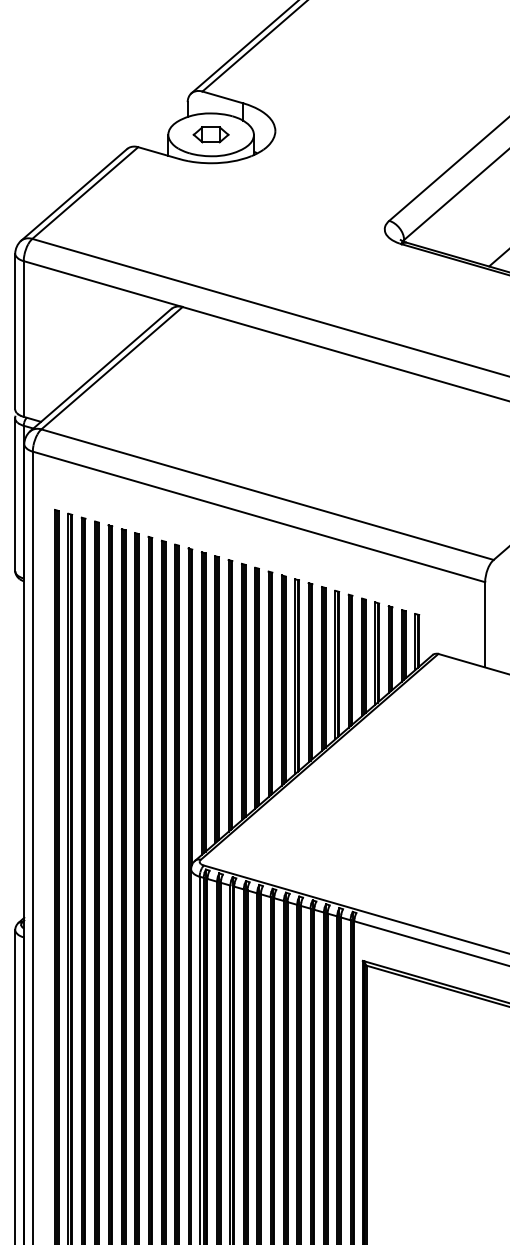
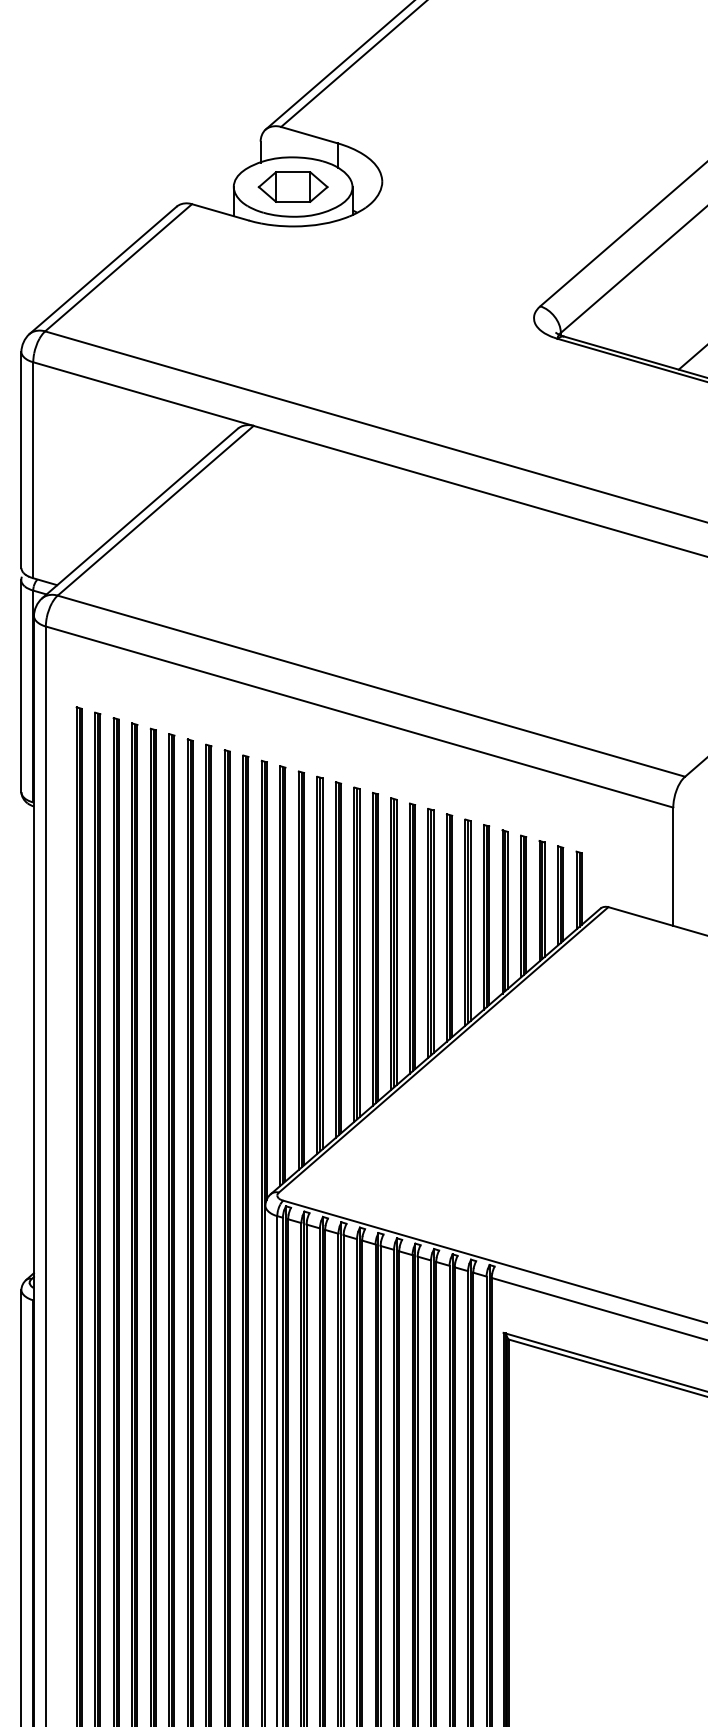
part: (210, 134) -> (292, 186), size x1.43

